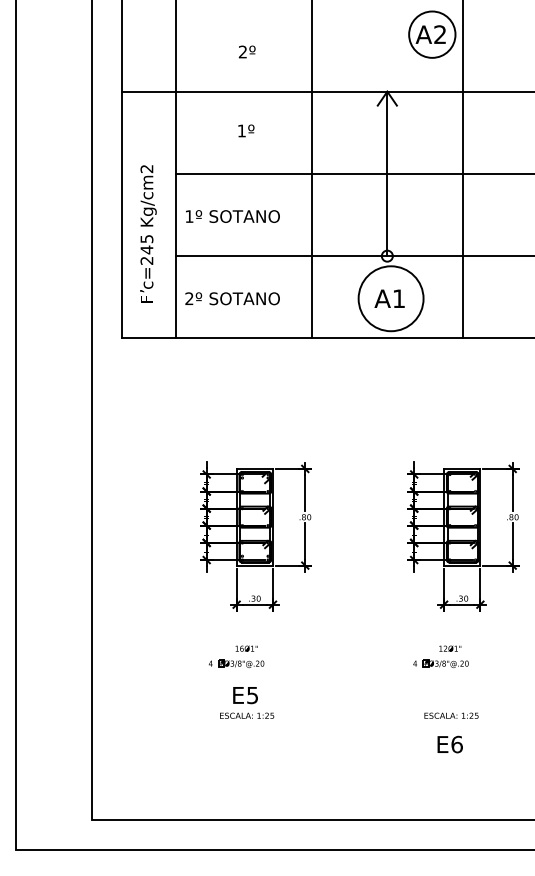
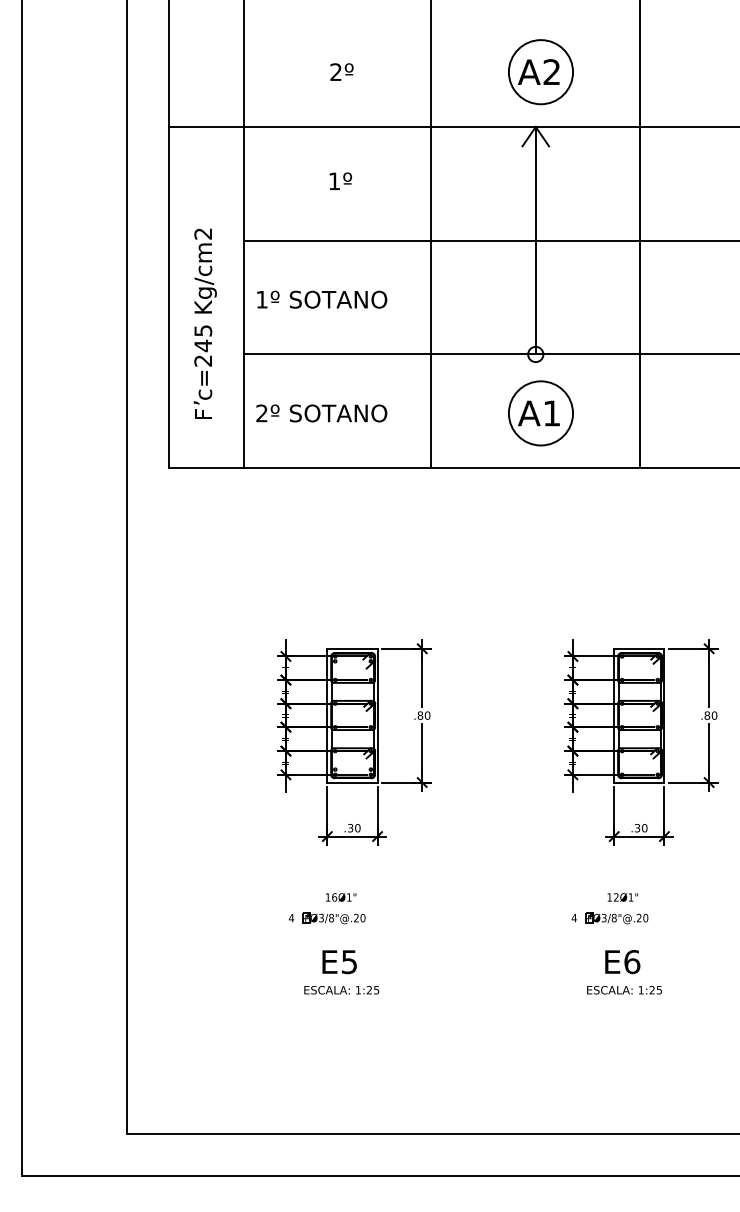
part: (431, 34) -> (540, 72), moved
circle: (390, 298) -> (540, 413), size x0.71
text: (450, 744) -> (622, 962), moved

